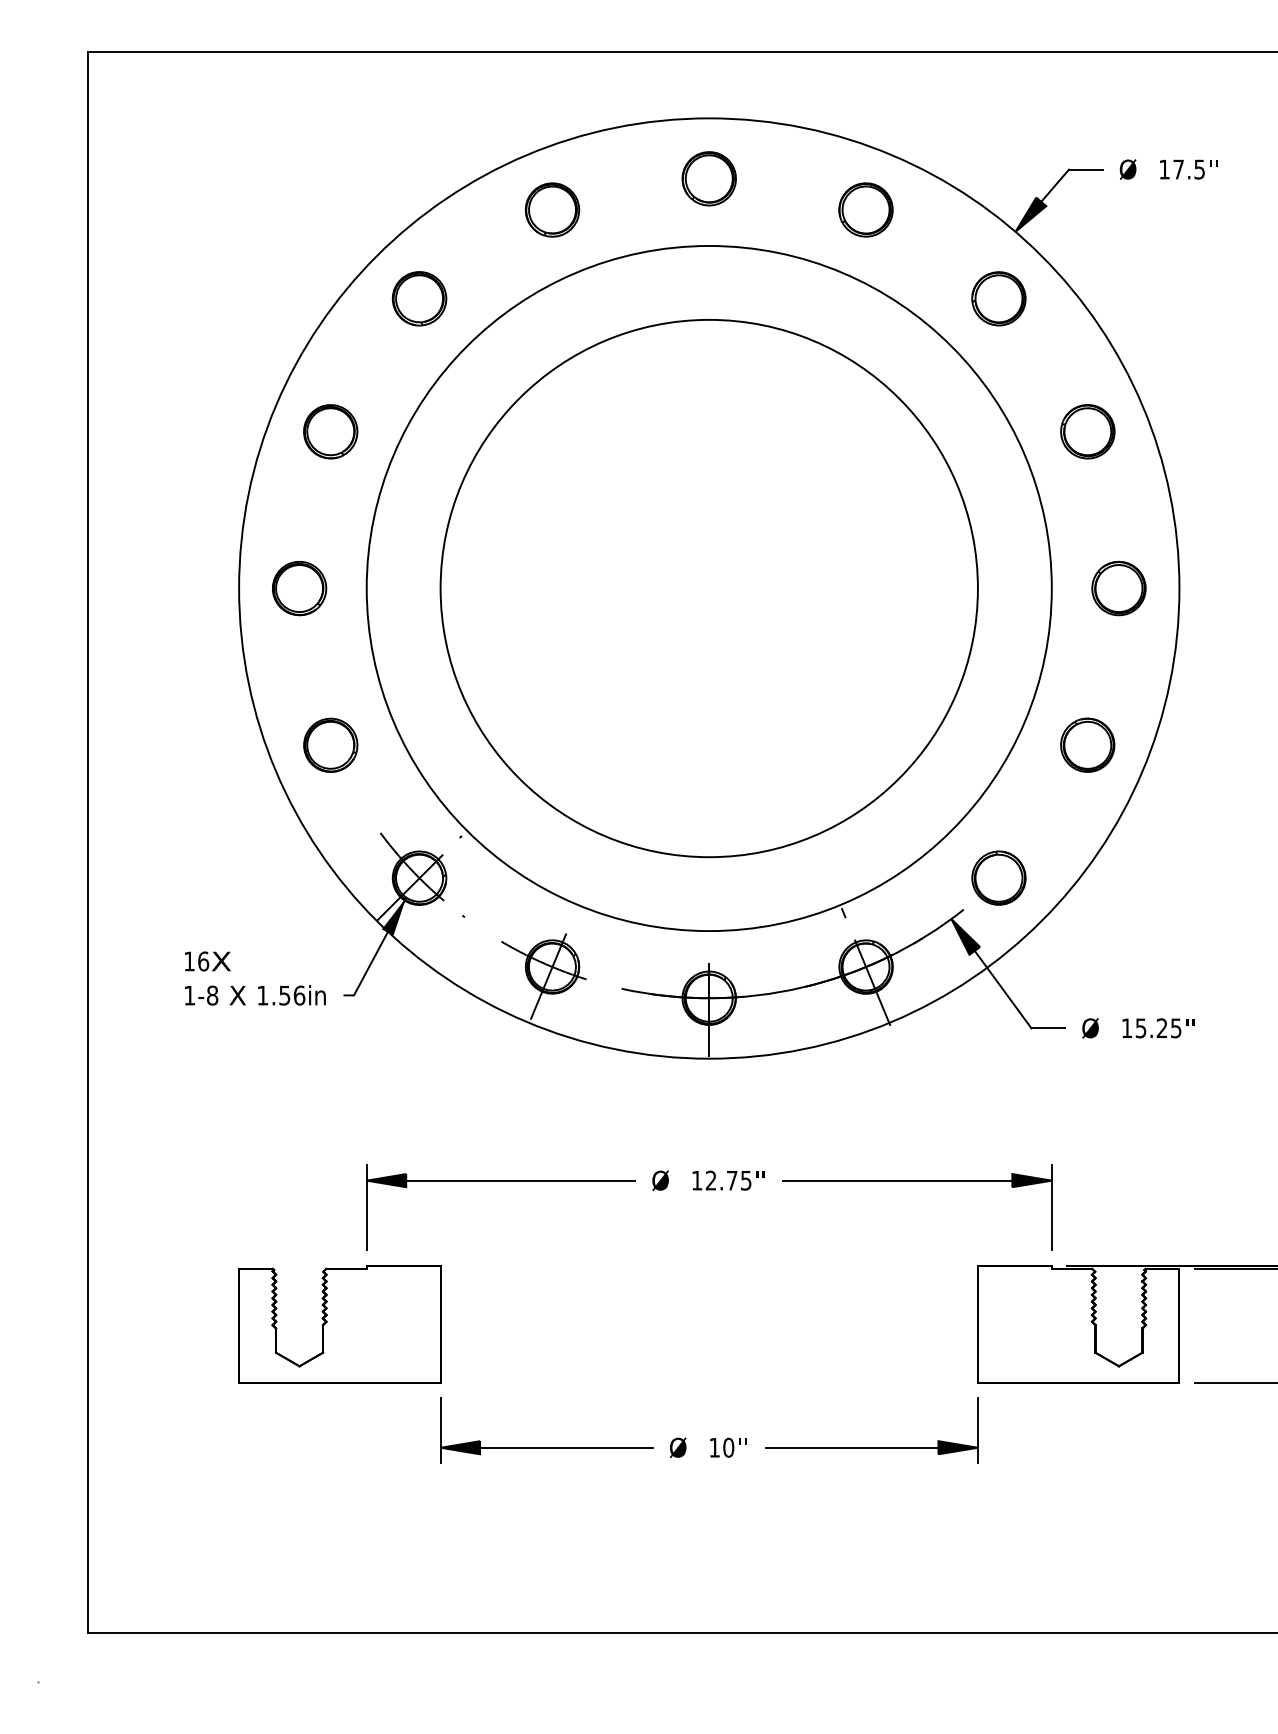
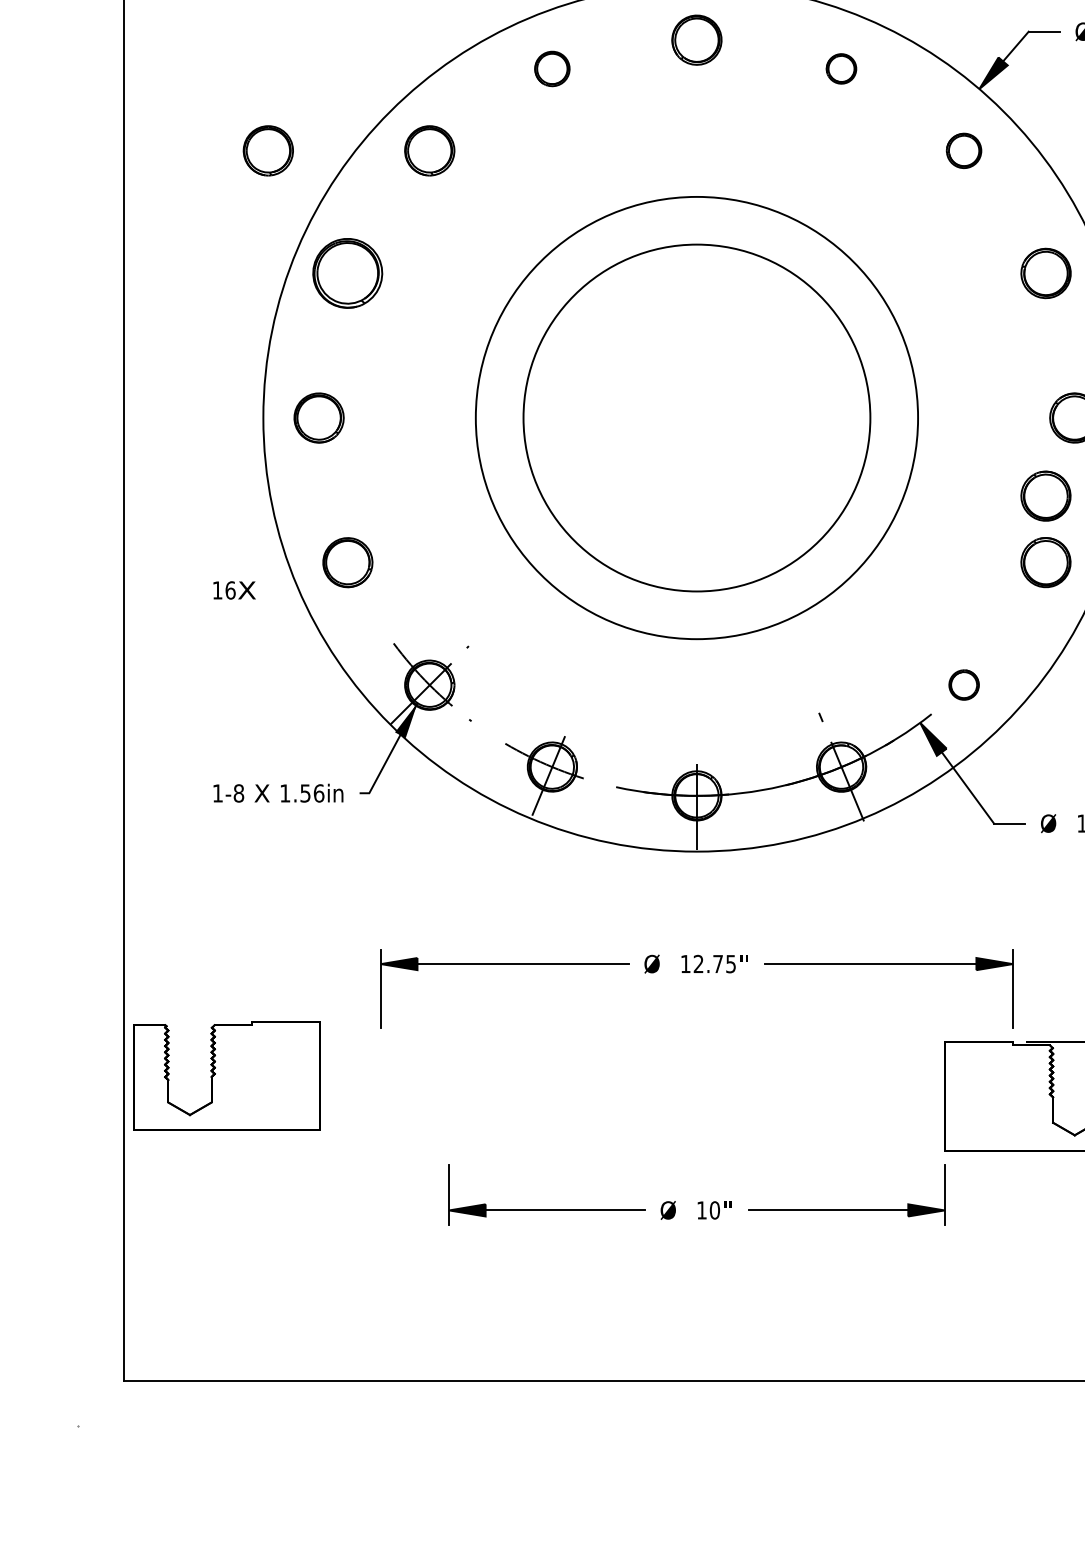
part: (552, 209) -> (552, 68), size x0.7
part: (865, 209) -> (841, 68), size x0.6
part: (244, 298) -> (268, 150), added
part: (998, 298) -> (963, 150), size x0.7
part: (330, 431) -> (347, 273), size x1.4
circle: (708, 588) -> (696, 418), size x0.7
circle: (708, 588) -> (696, 418), size x0.7
part: (1087, 672) -> (1045, 495), added
part: (998, 877) -> (963, 684), size x0.6
text: (207, 961) -> (234, 590), moved
part: (339, 1324) -> (226, 1076), moved

